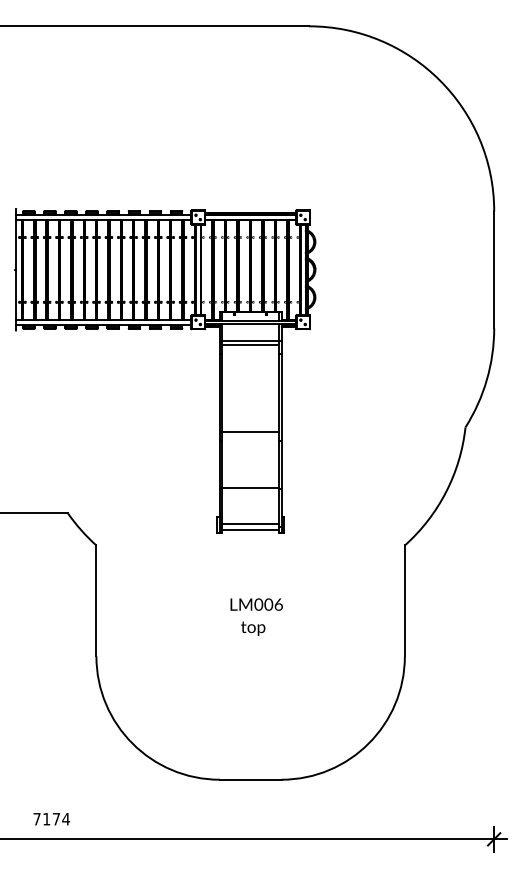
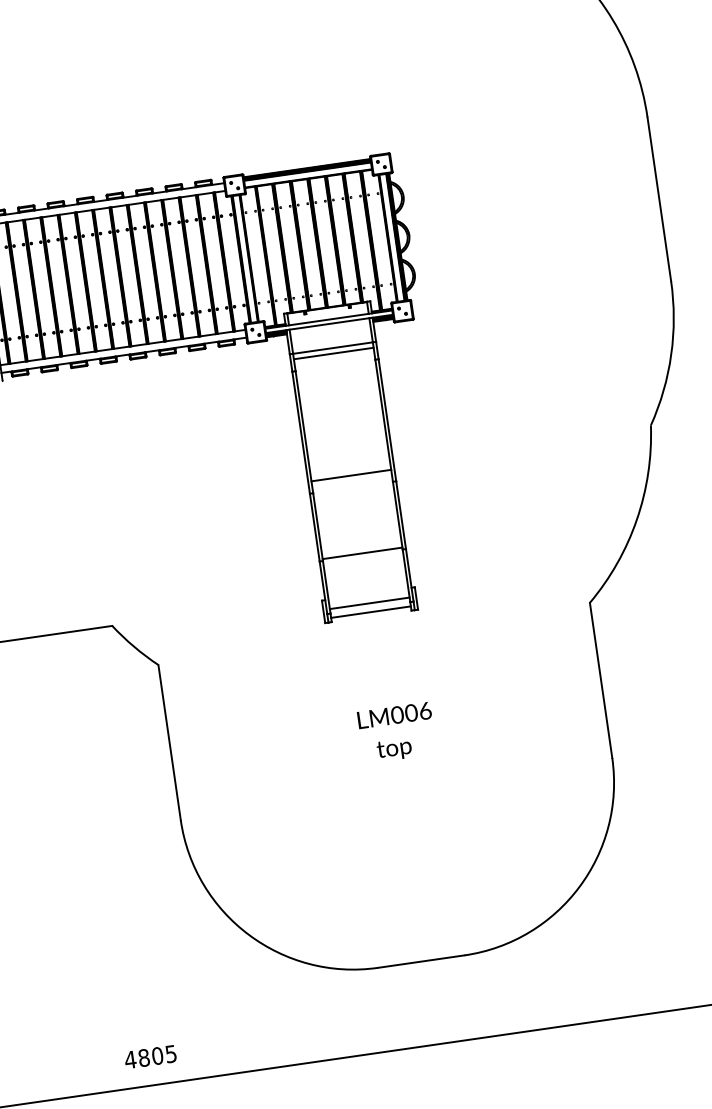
text: (51, 818) -> (150, 1055), 7174 -> 4805

